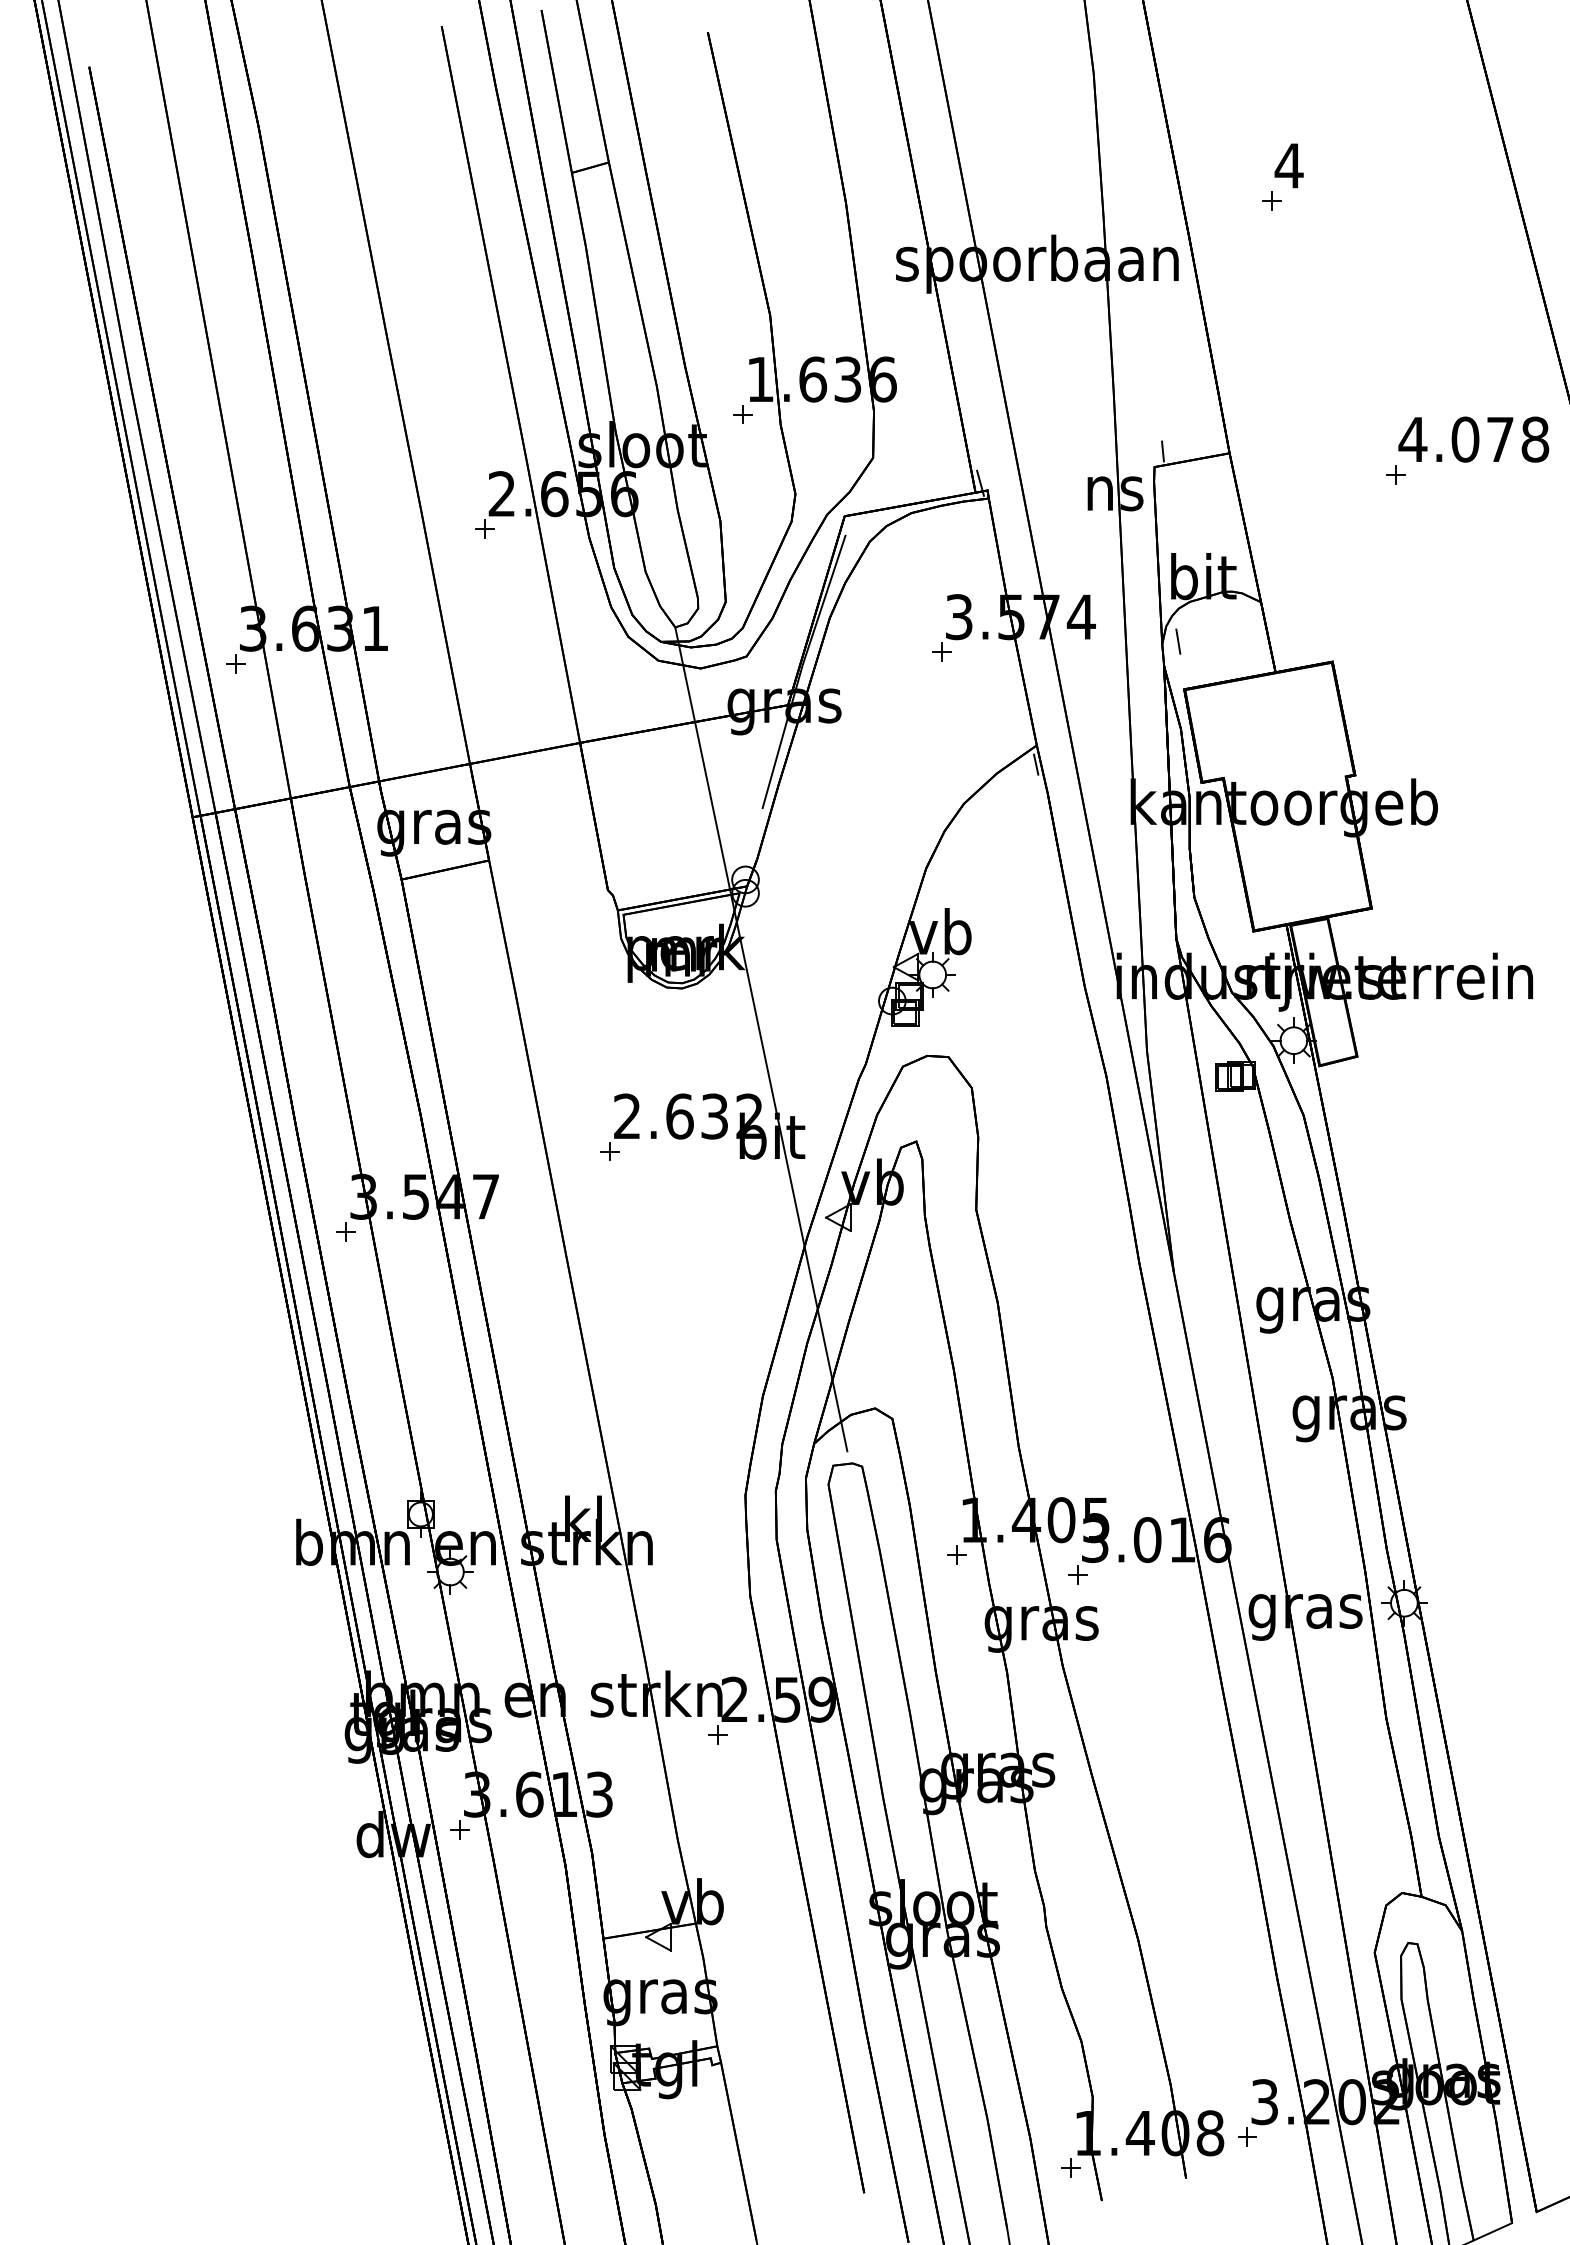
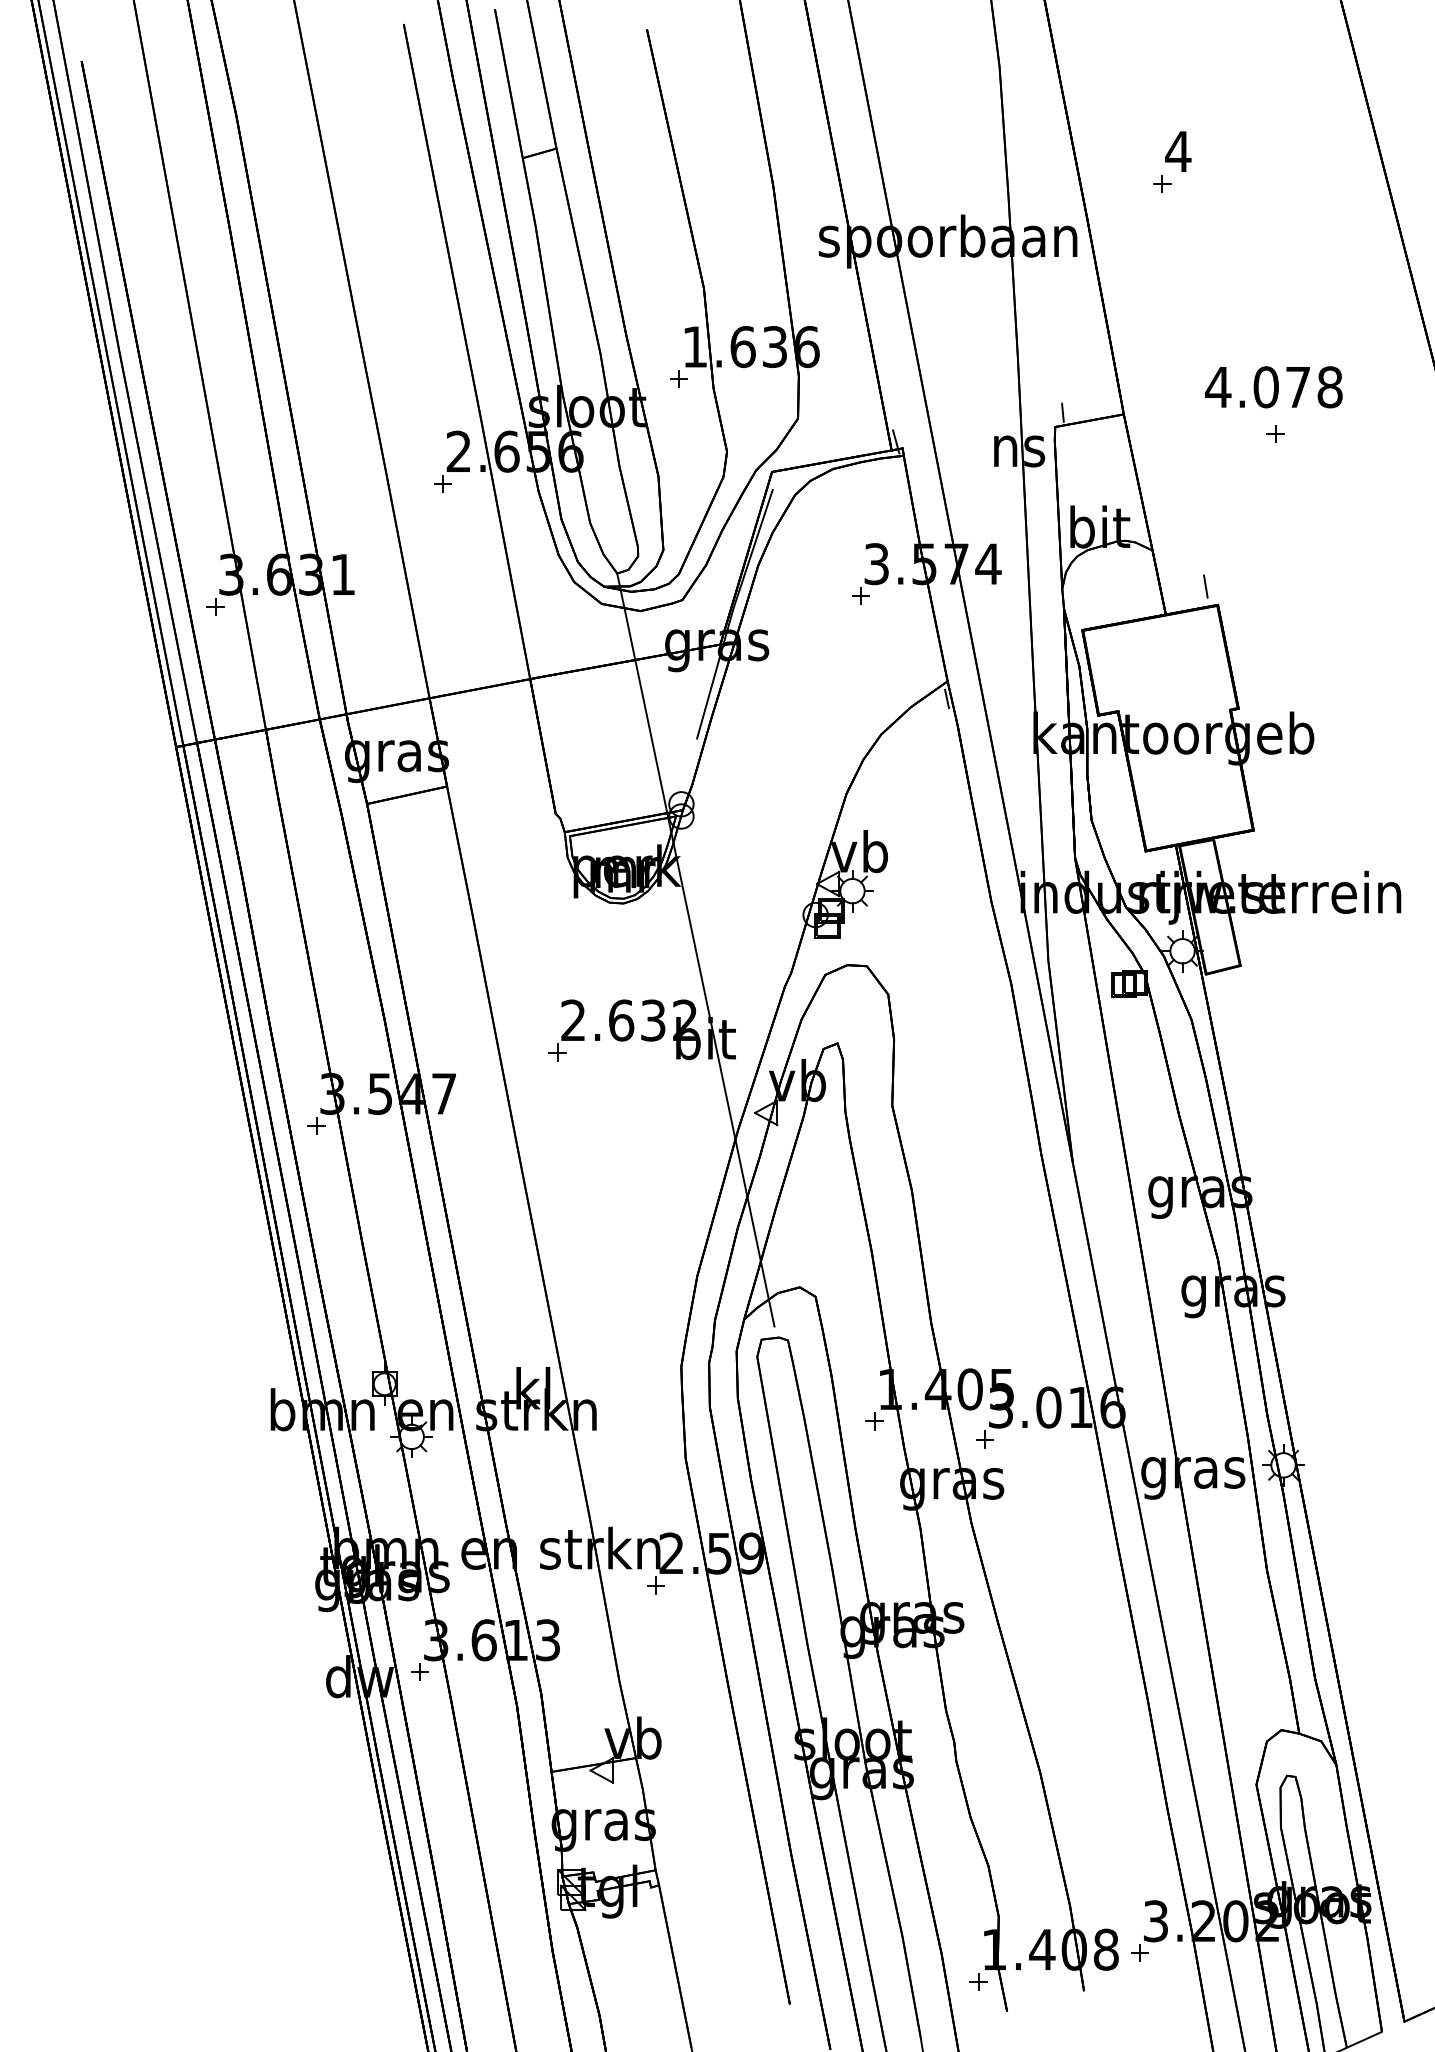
text: (1473, 439) -> (1273, 387), moved
line: (1178, 641) -> (1205, 586), moved

